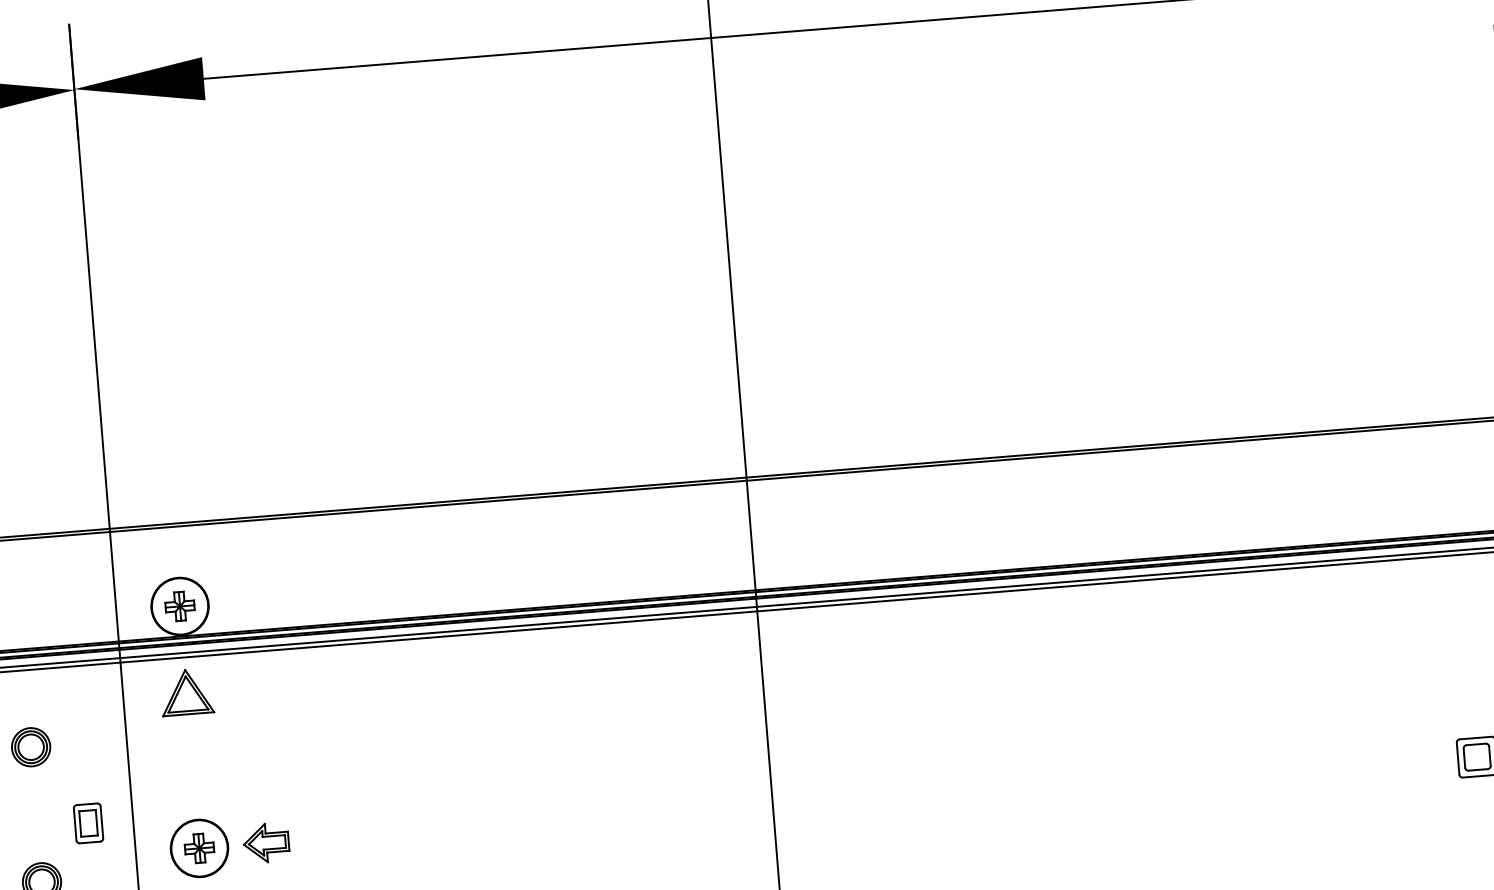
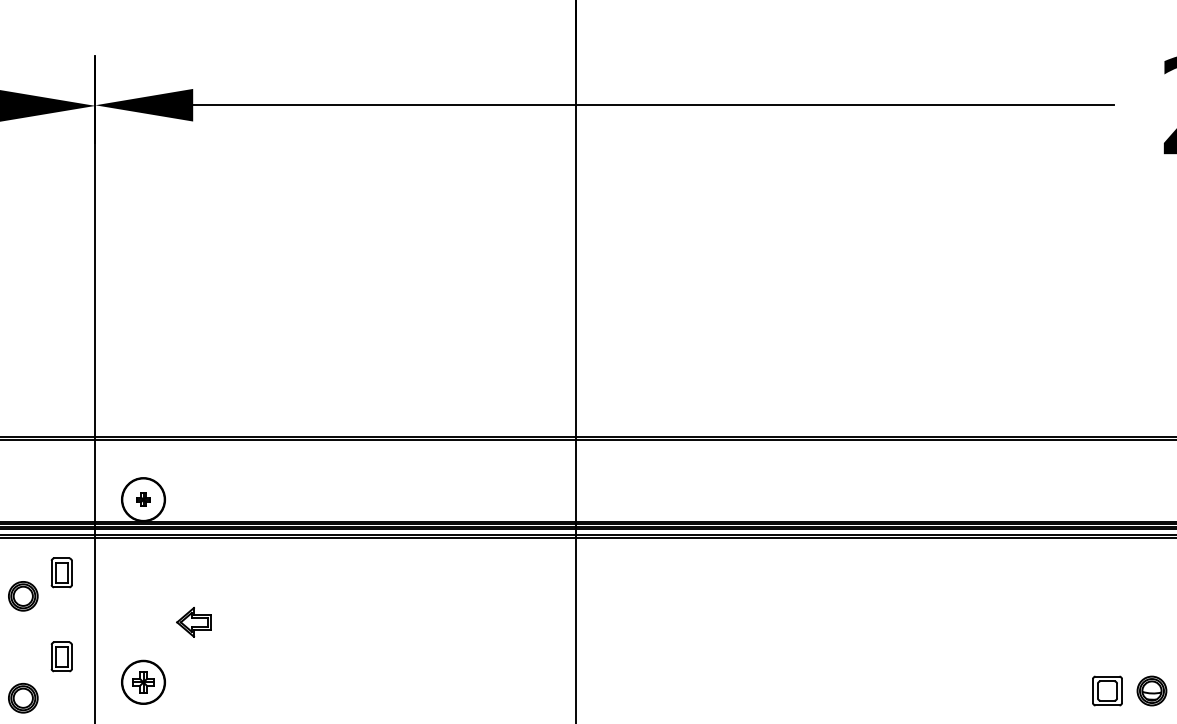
part: (180, 606) -> (143, 499), size x0.6
part: (186, 692) -> (143, 564), removed
part: (79, 711) -> (61, 572), added
part: (265, 843) -> (193, 622), moved

